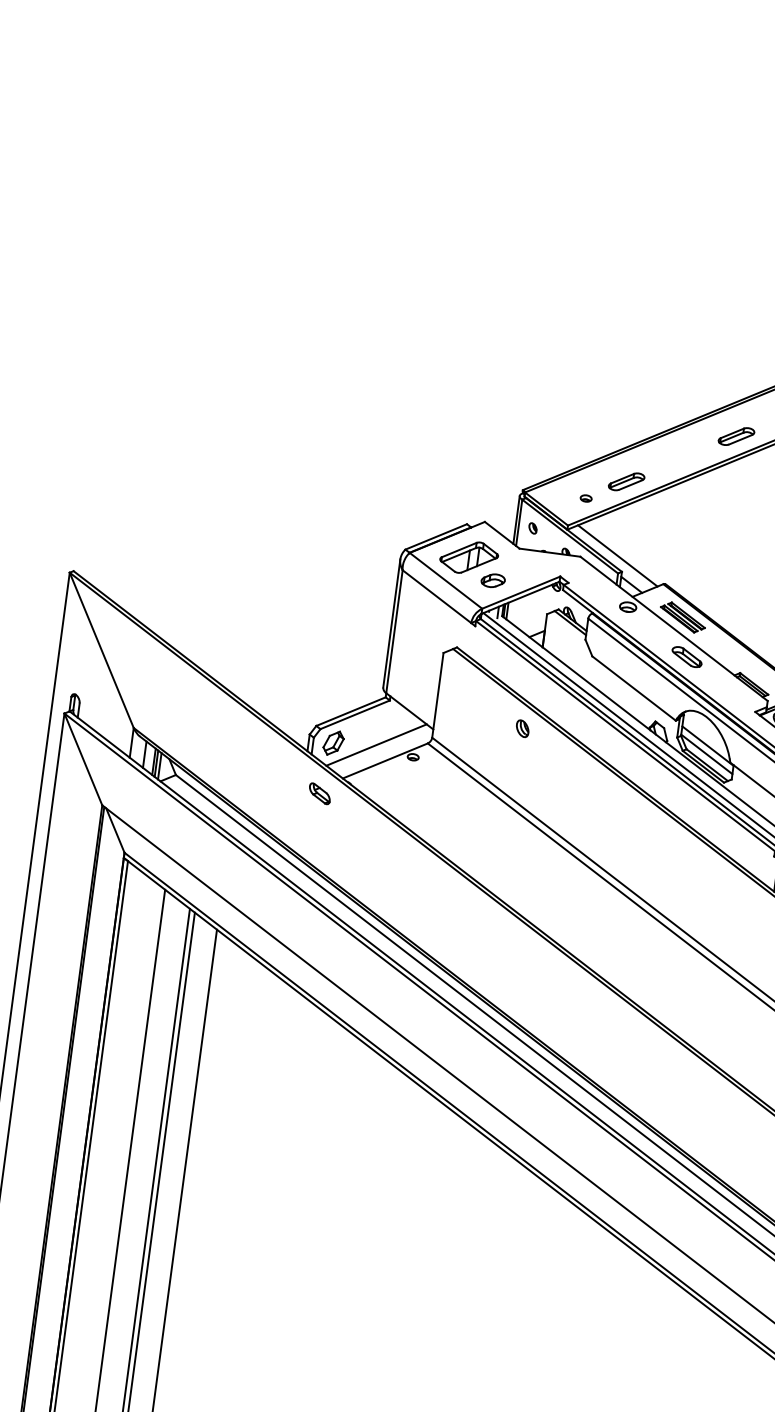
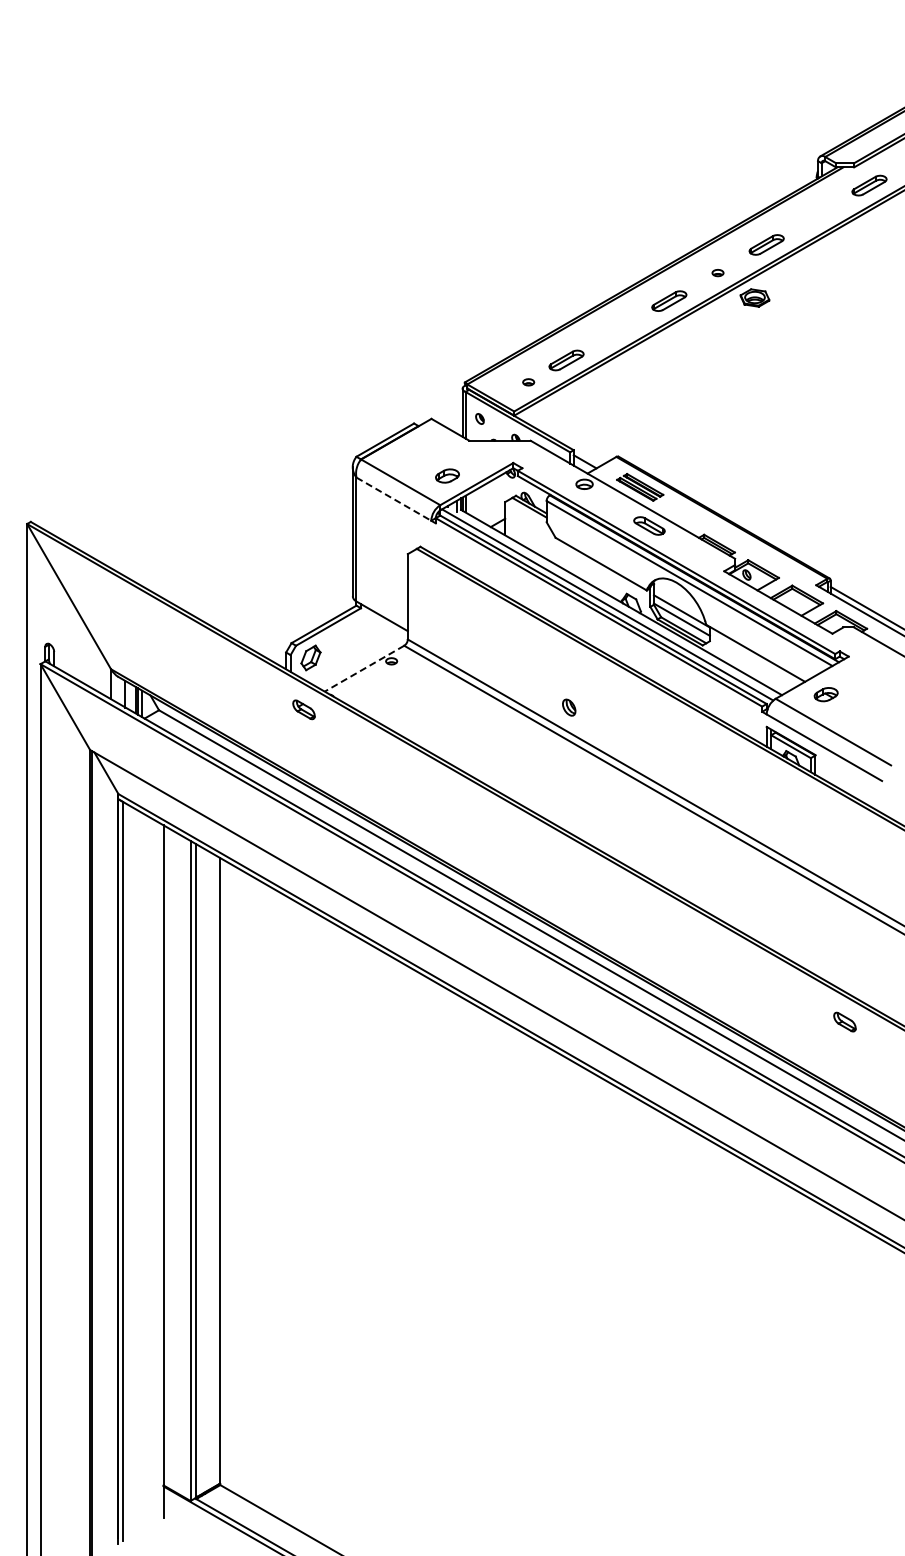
line: (617, 555) -> (567, 434), removed
part: (469, 557) -> (420, 456), removed
line: (437, 597) -> (394, 499), solid -> dashed
part: (522, 728) -> (569, 707), moved
line: (376, 745) -> (353, 654), removed
line: (385, 760) -> (364, 668), solid -> dashed

